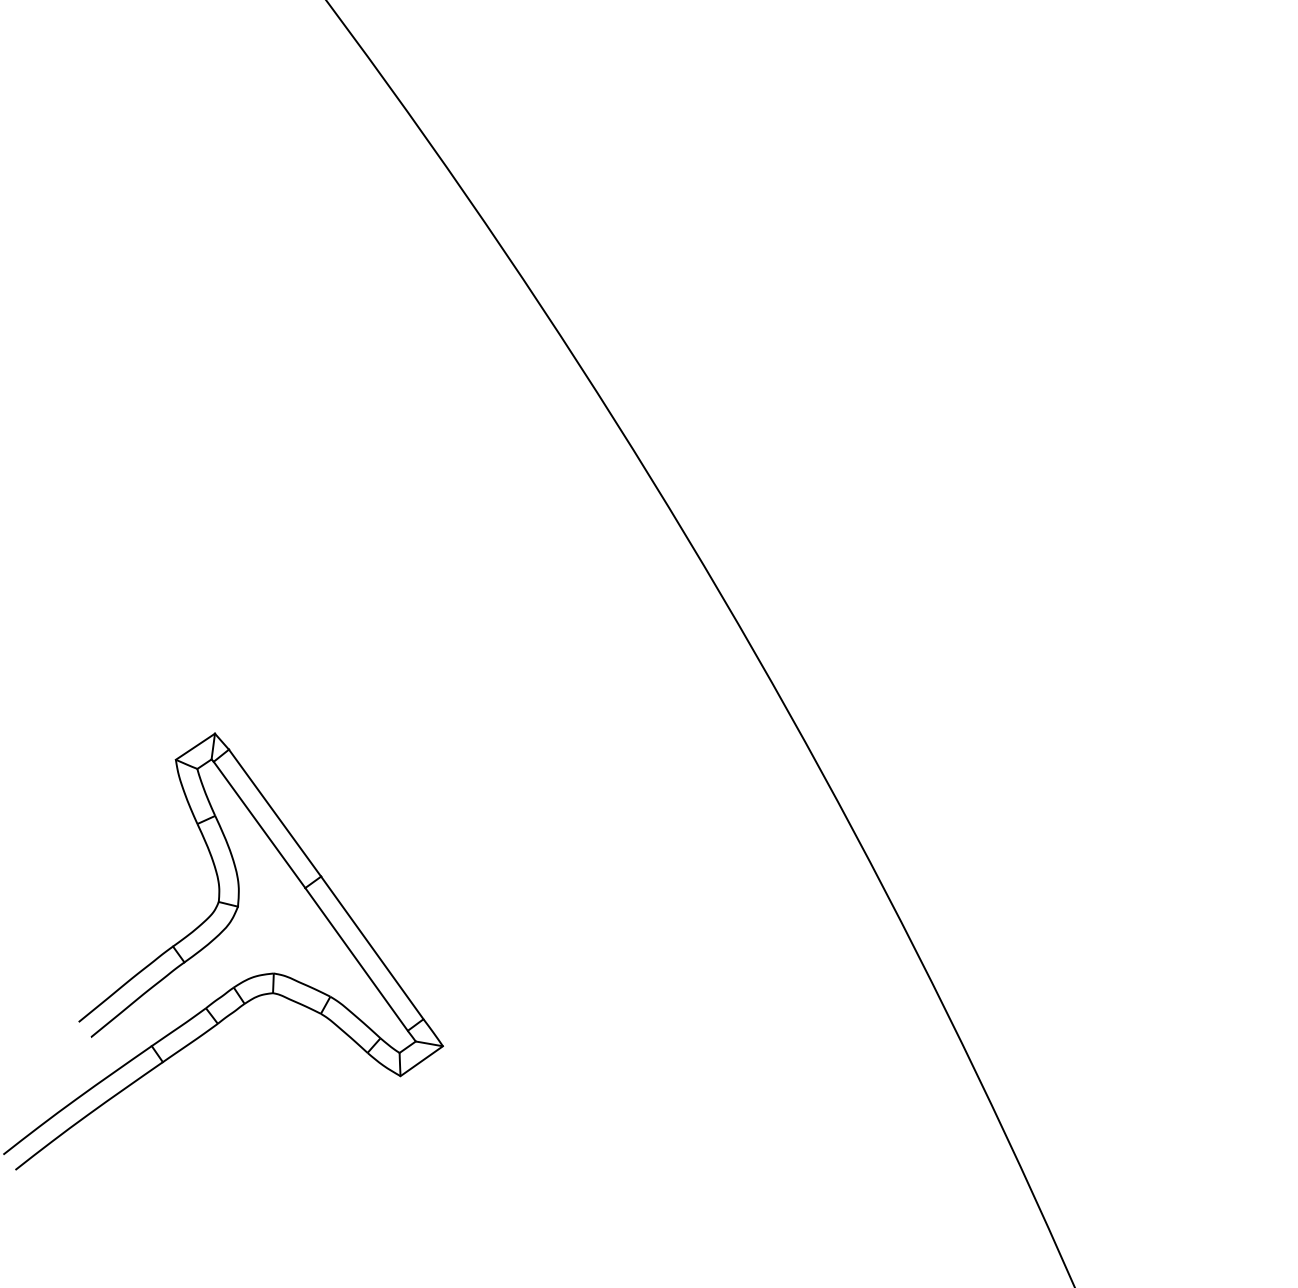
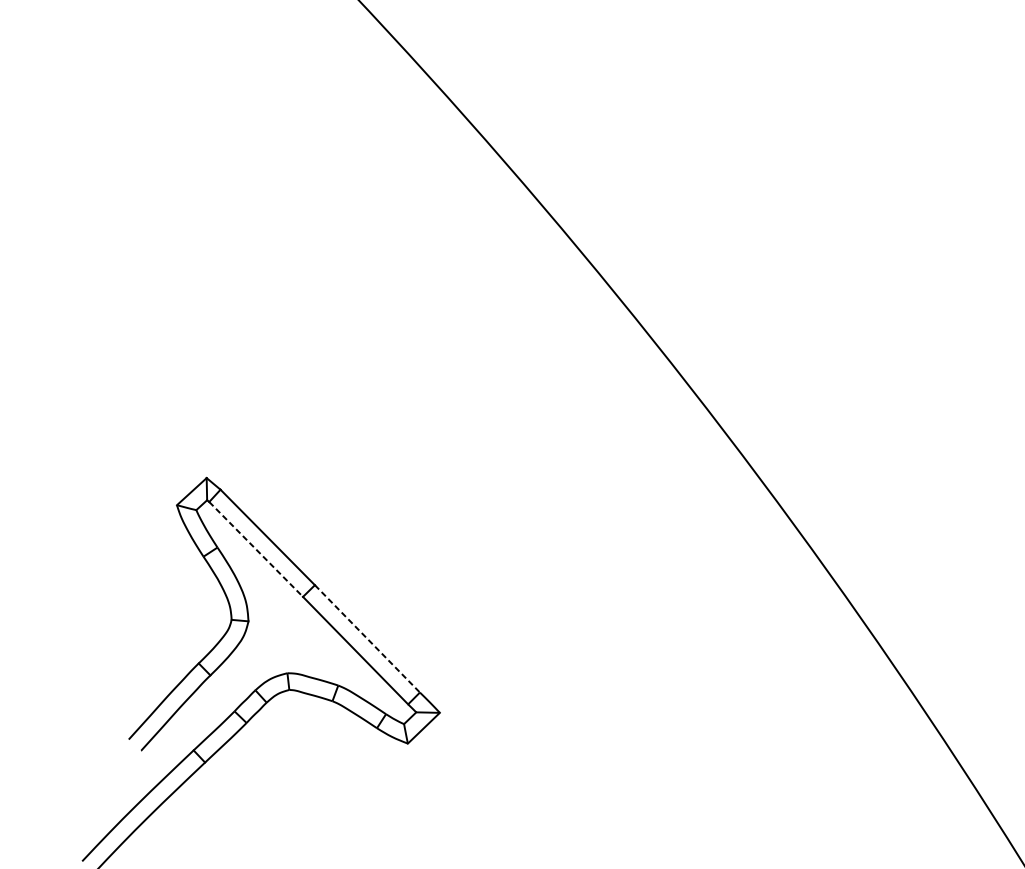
line: (259, 824) -> (256, 549), solid -> dashed
line: (372, 947) -> (367, 638), solid -> dashed

